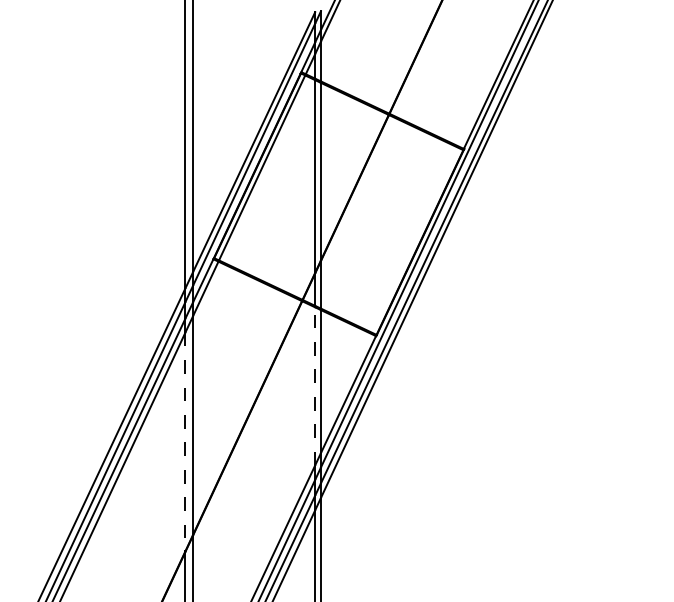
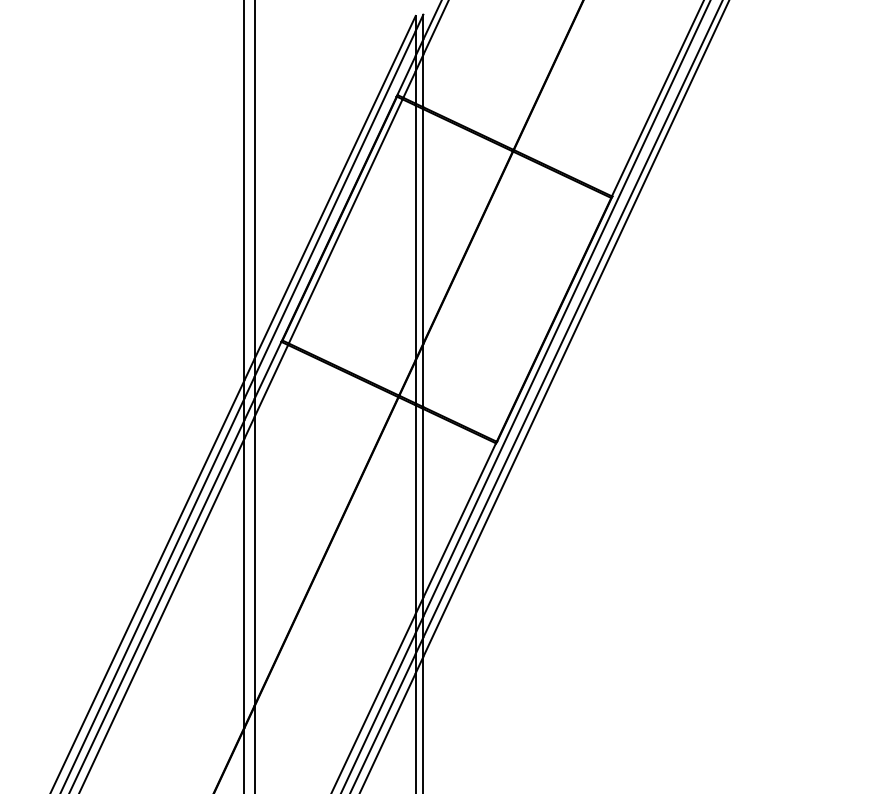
line: (315, 385) -> (416, 508), dashed -> solid
line: (185, 442) -> (244, 583), dashed -> solid

